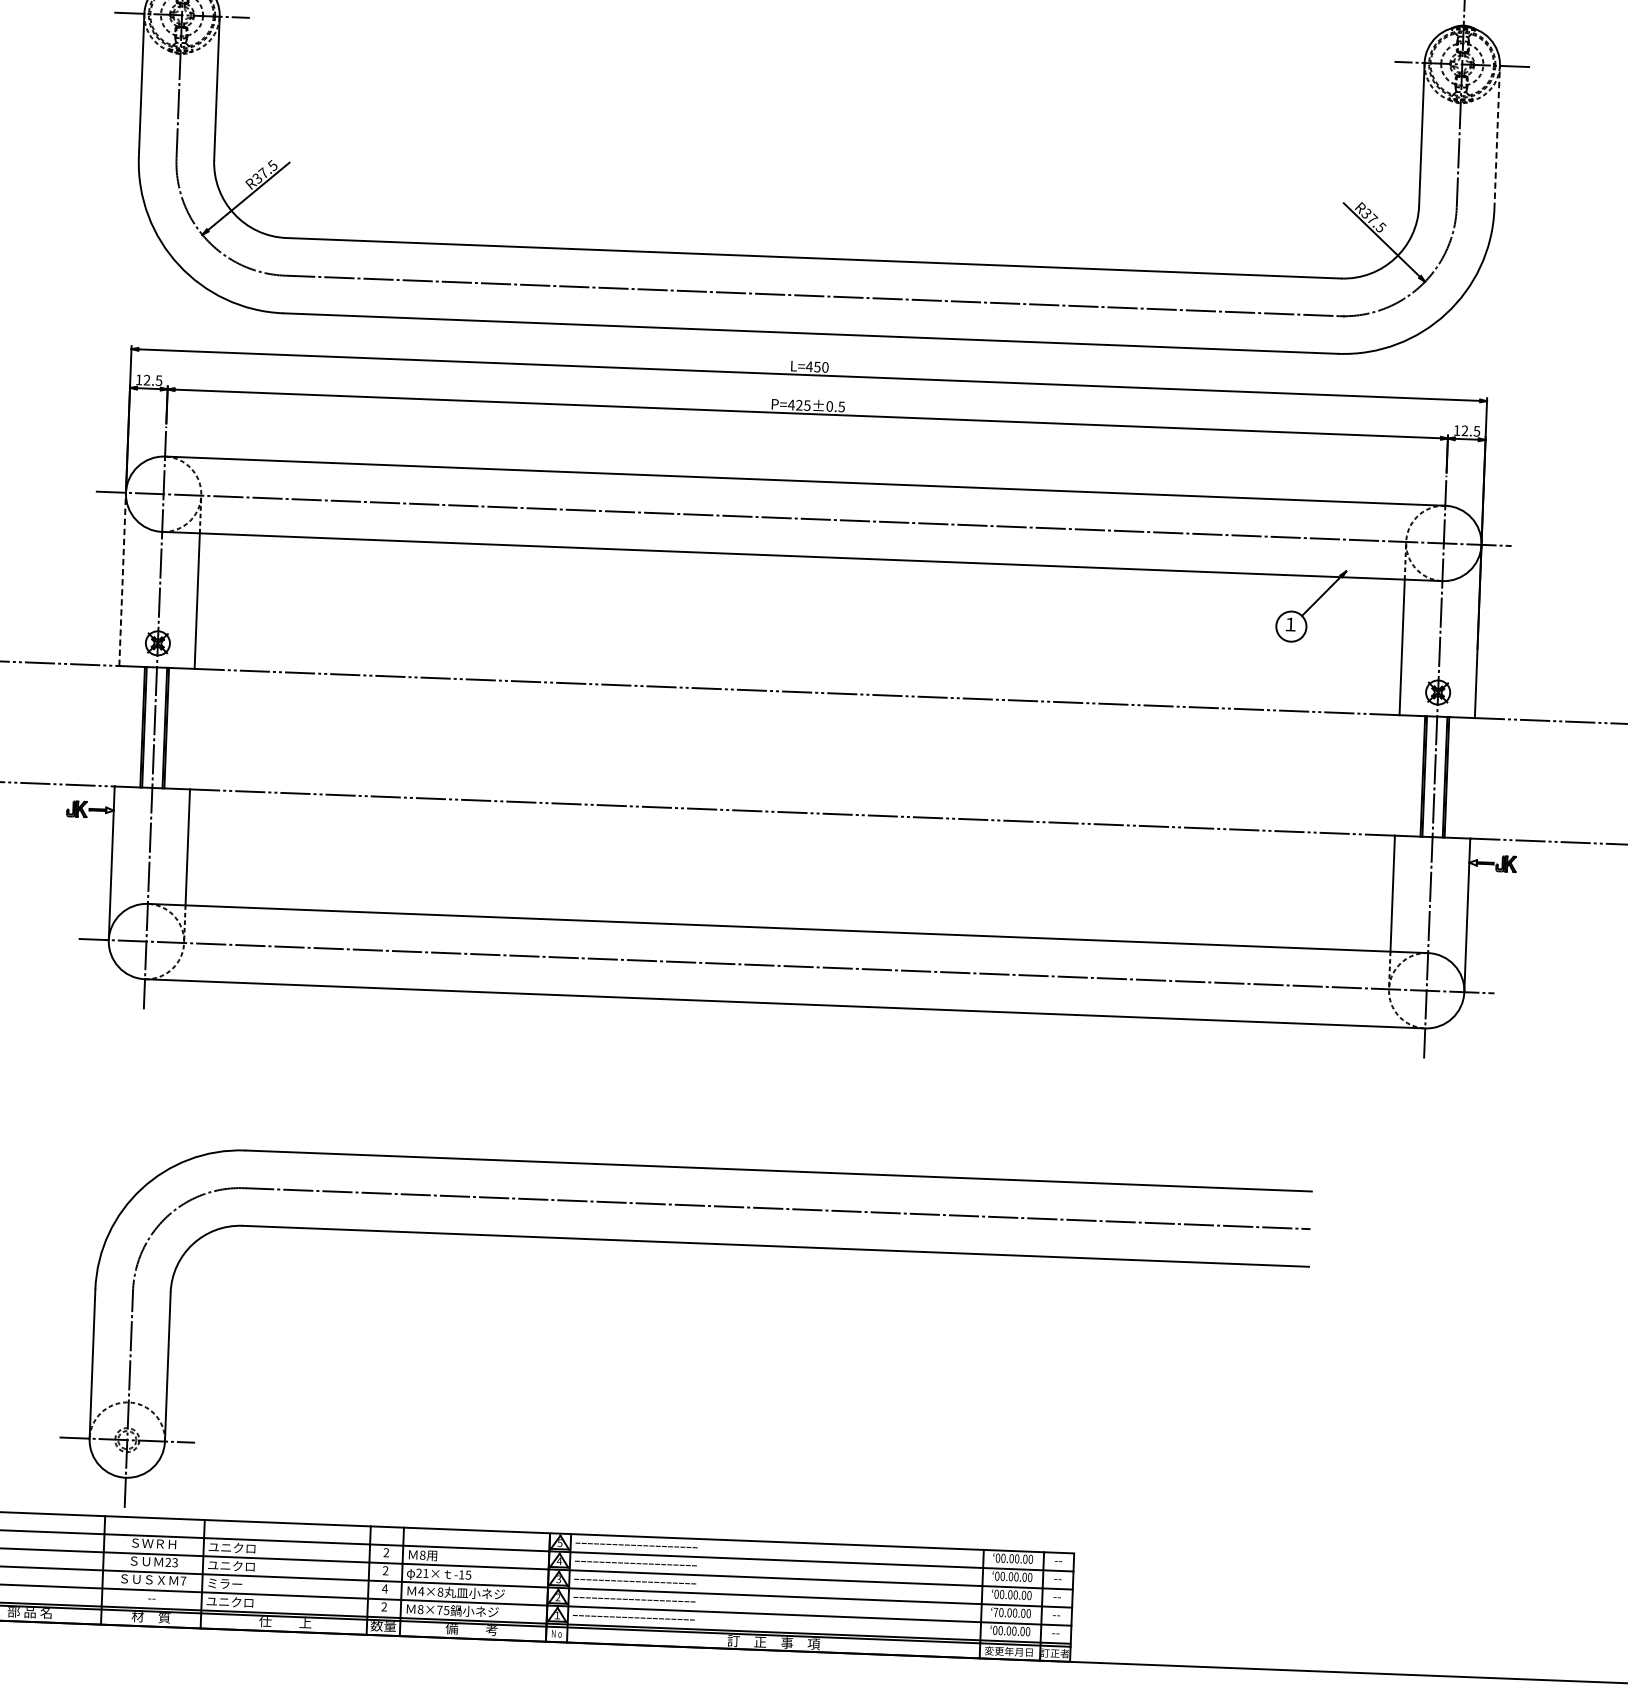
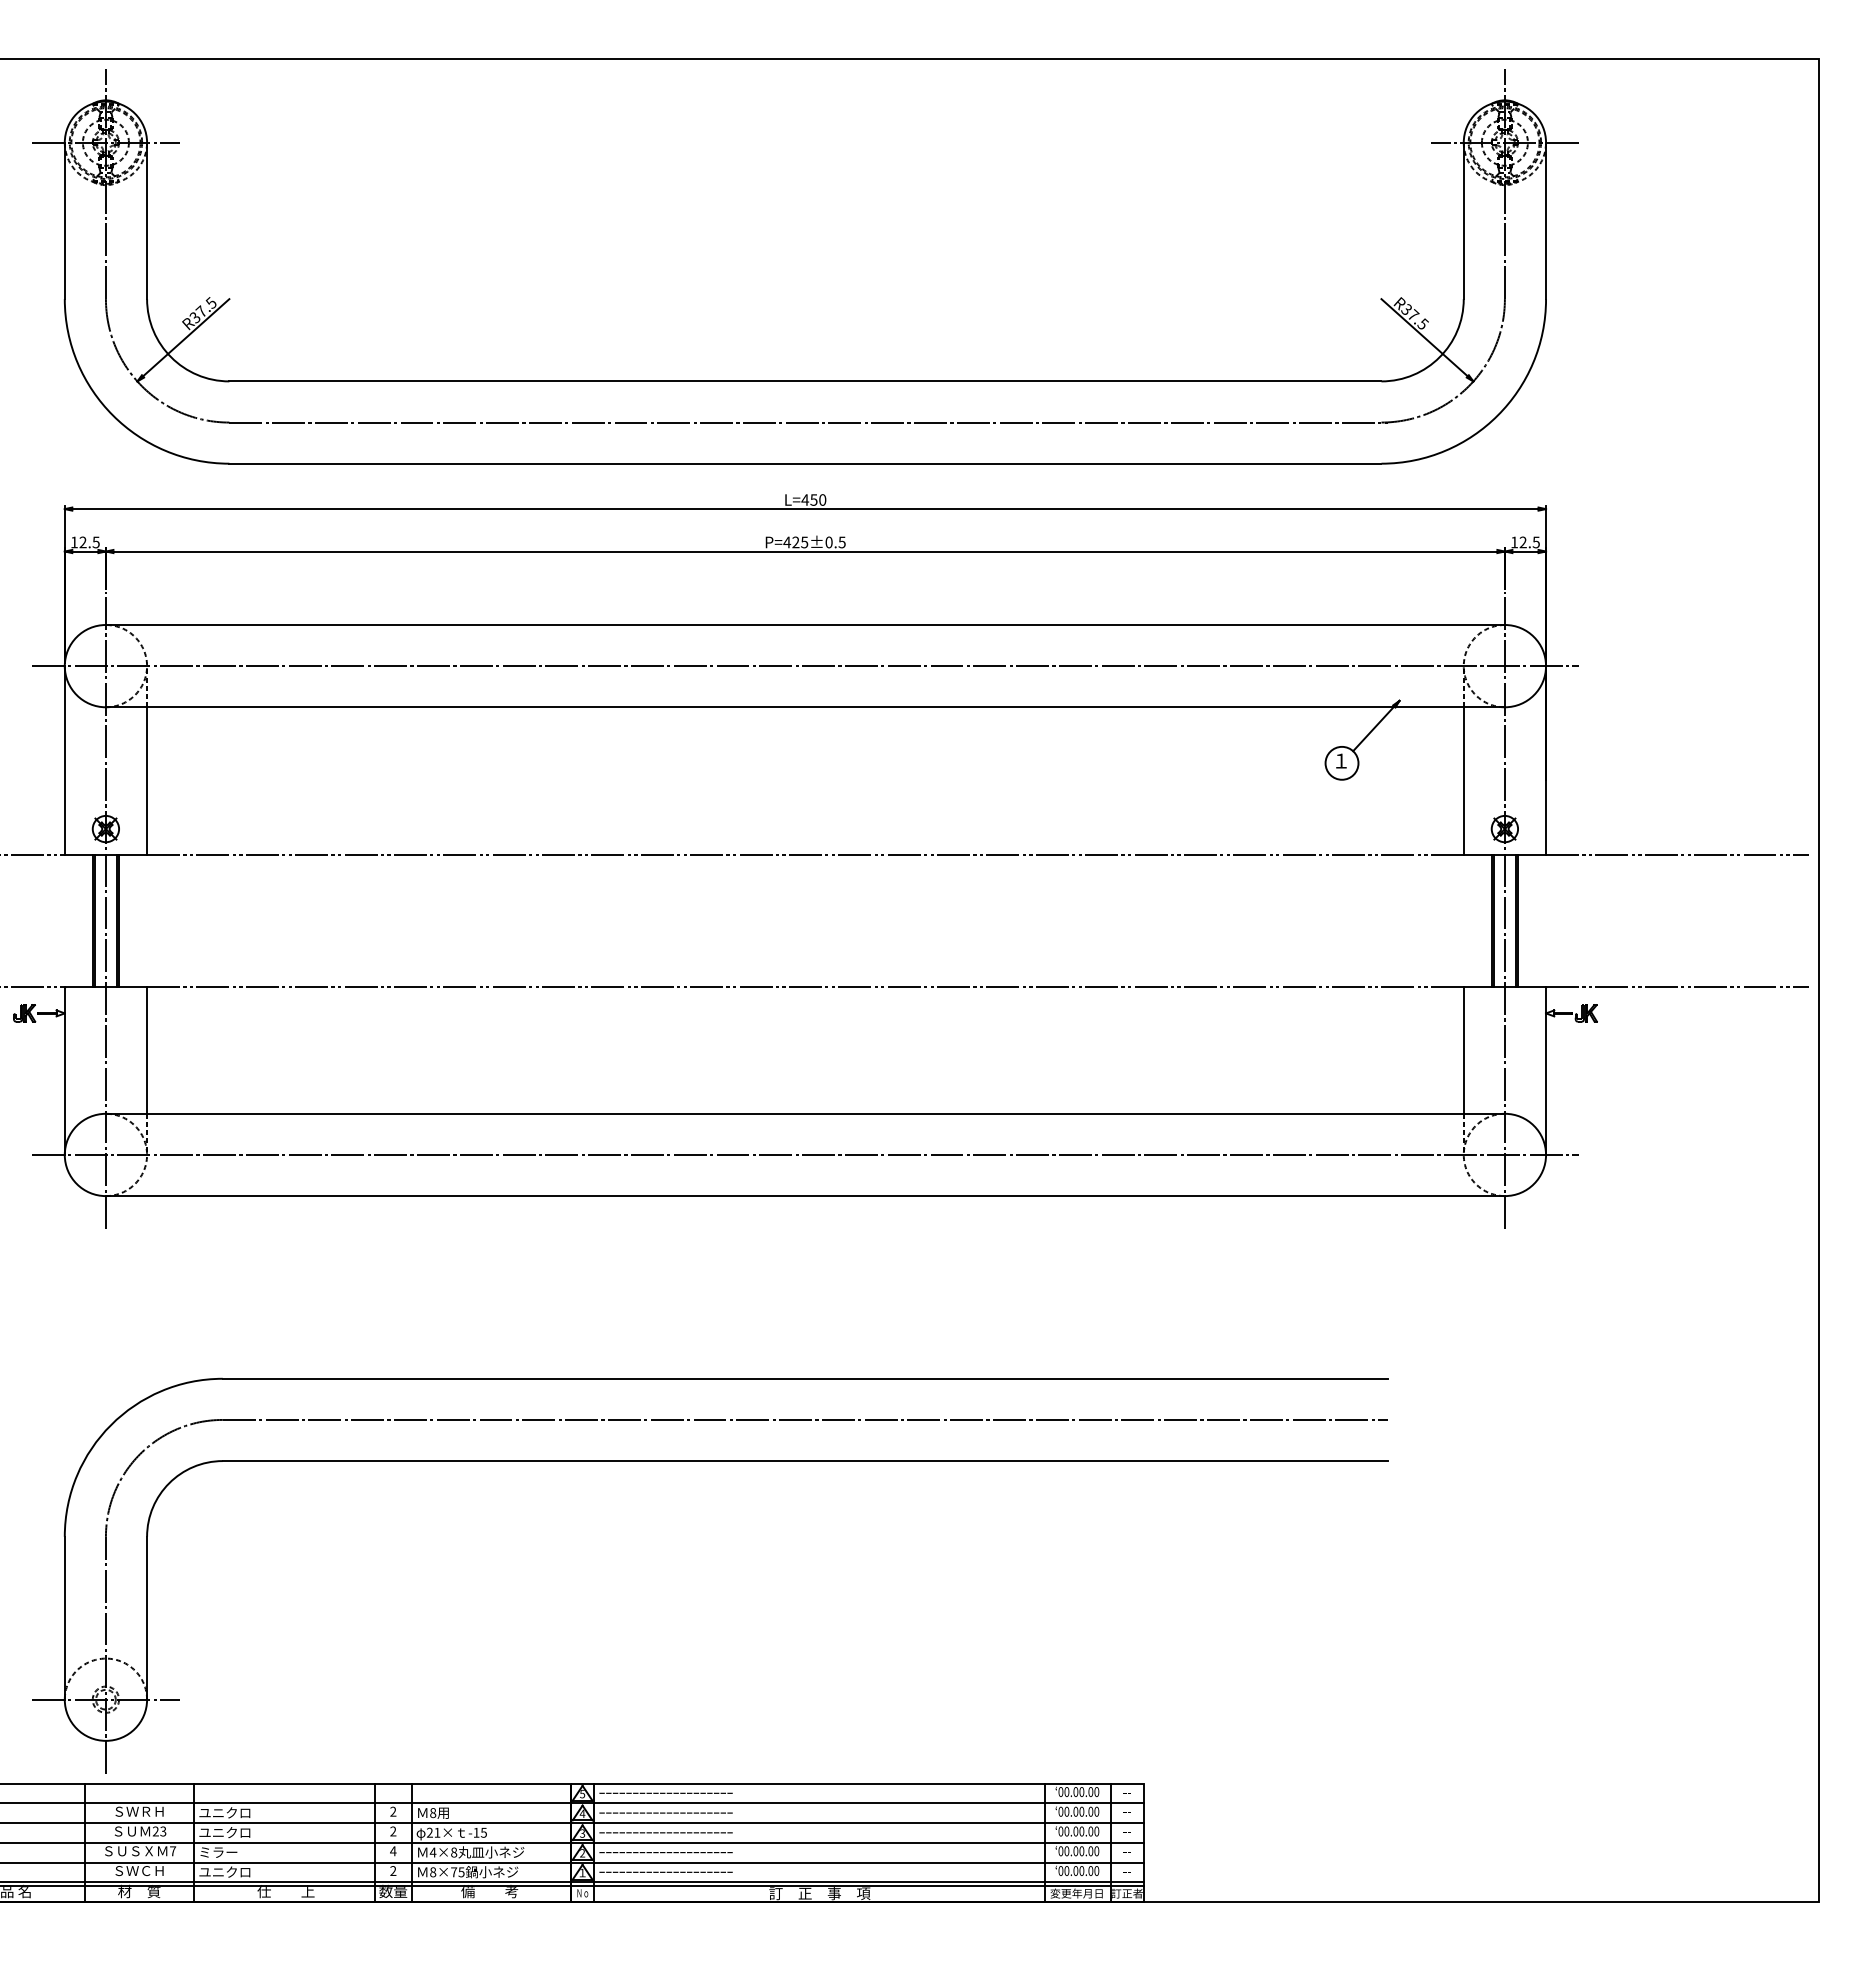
line: (1497, 137) -> (1546, 220), dashed -> solid
line: (122, 579) -> (64, 760), dashed -> solid
text: (151, 1598) -> (139, 1871), -- -> ＳＷＣＨ
text: (995, 1612) -> (1060, 1851), 70.00.00 -> 00.00.00

